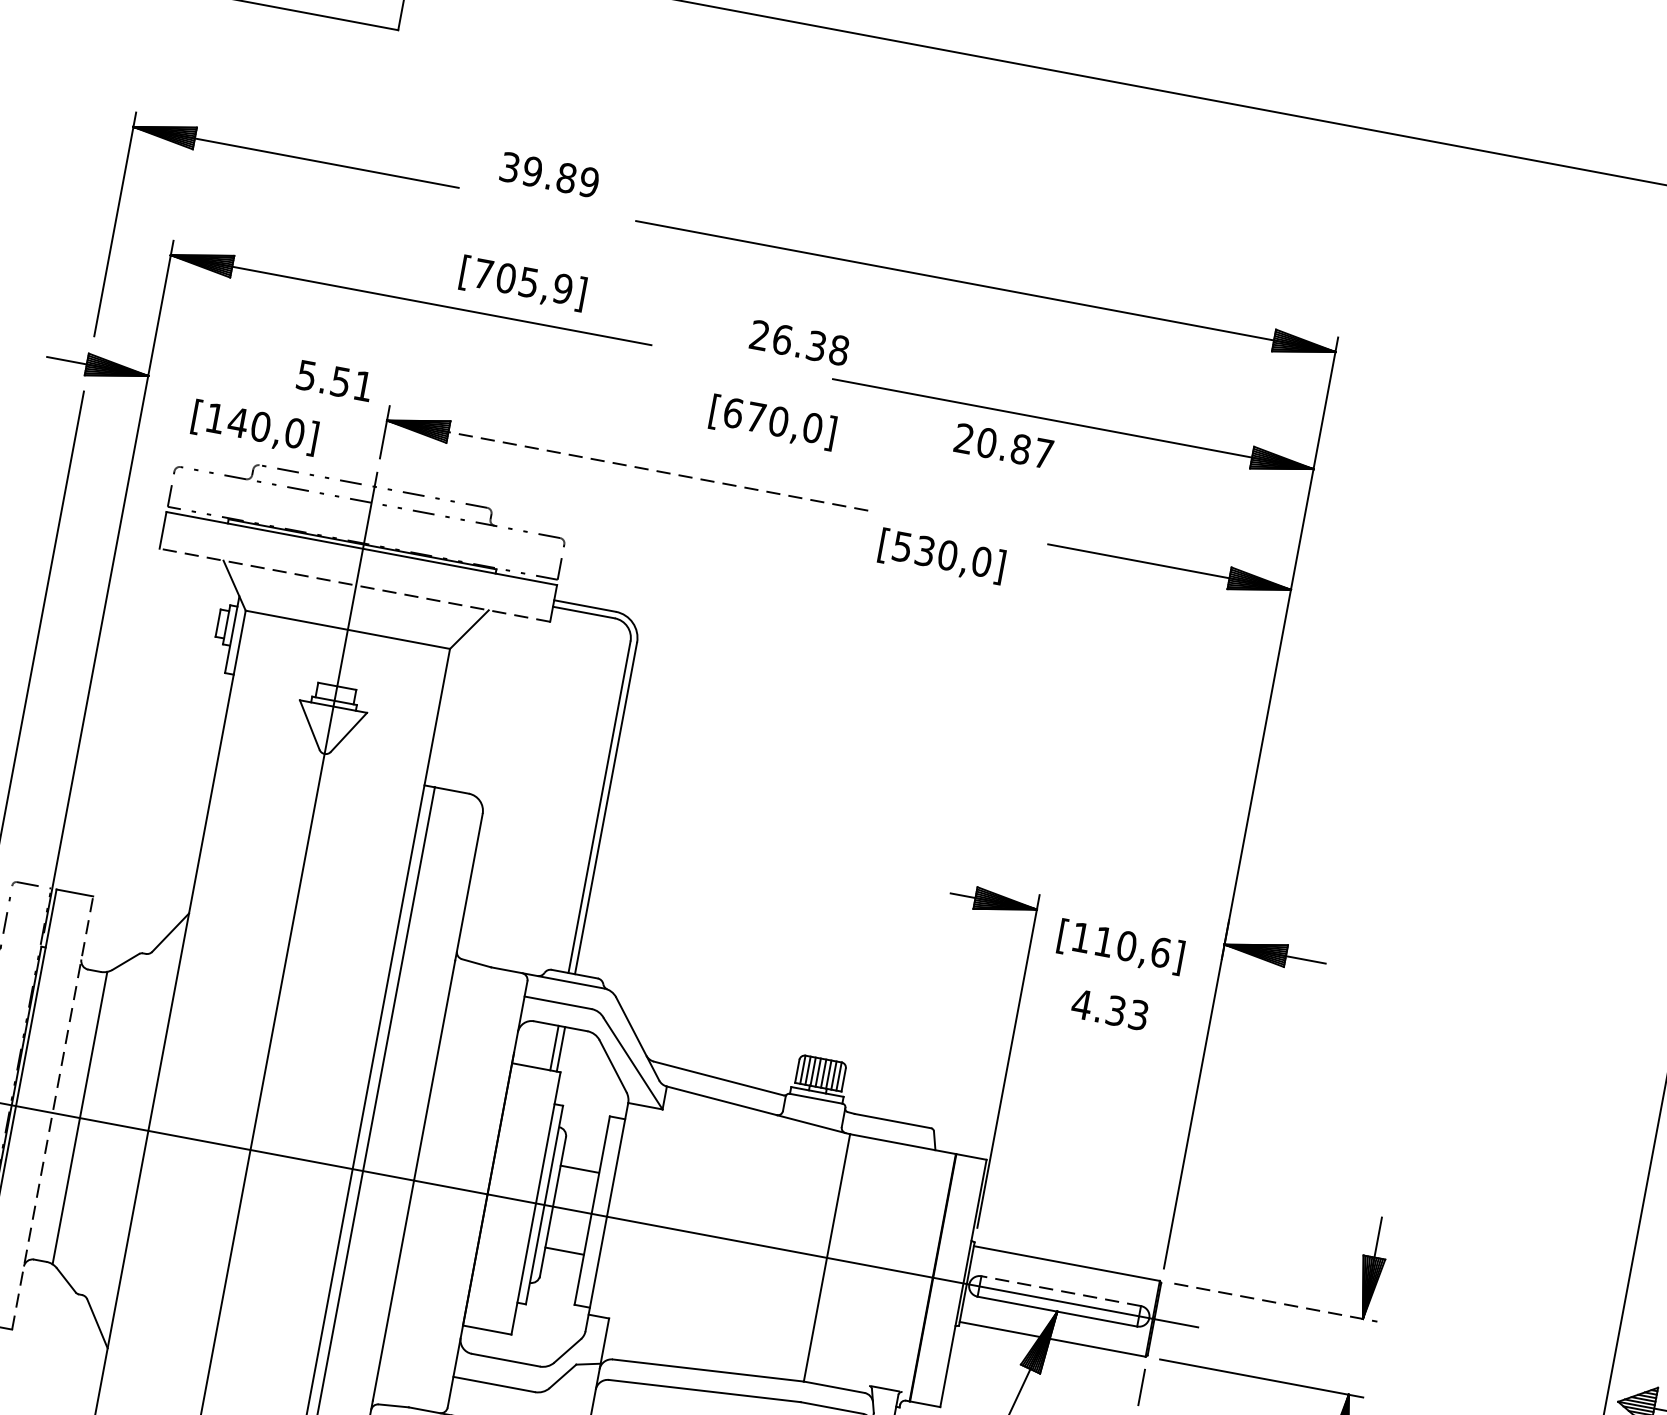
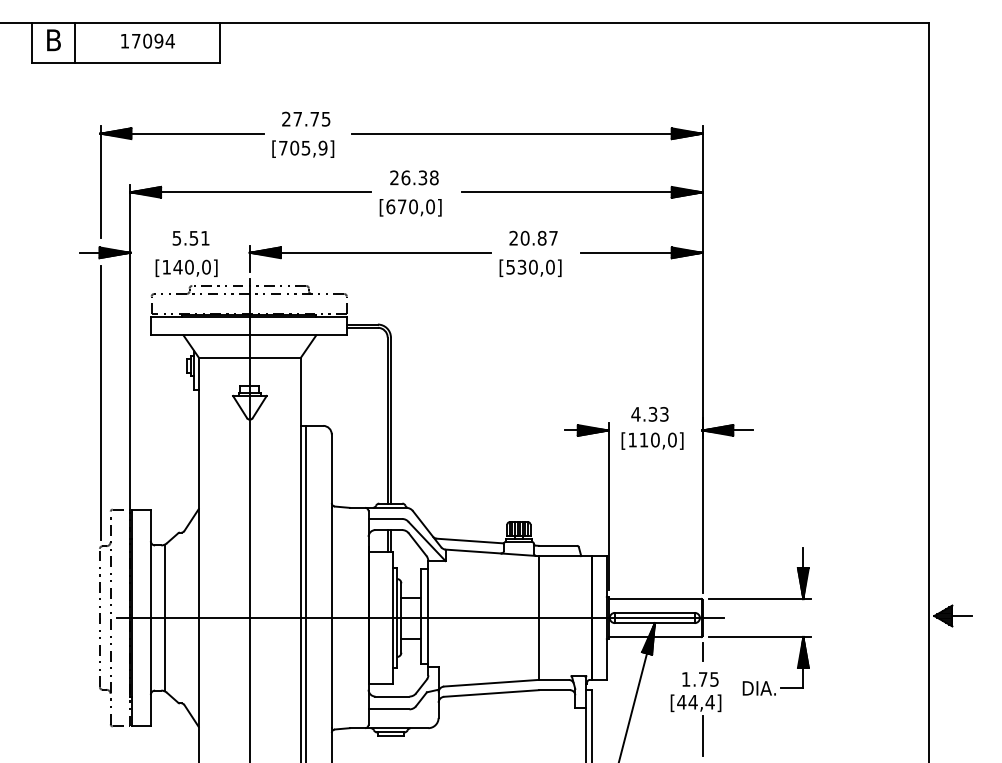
text: (550, 173) -> (306, 118), 39.89 -> 27.75
text: (523, 282) -> (303, 148), moved
text: (799, 342) -> (414, 177), moved
text: (333, 381) -> (190, 238), moved
text: (772, 421) -> (410, 207), moved
text: (1003, 444) -> (533, 237), moved
line: (626, 464) -> (369, 252), dashed -> solid
line: (355, 585) -> (249, 335), dashed -> solid
text: (1161, 951) -> (672, 439), [110,6] -> [110,0]
text: (1108, 1009) -> (649, 414), moved
line: (52, 1111) -> (150, 617), dashed -> solid
line: (1060, 1290) -> (654, 612), dashed -> solid
line: (1275, 1303) -> (759, 599), dashed -> solid

